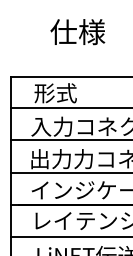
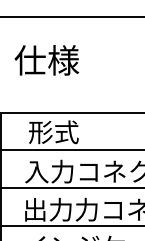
text: (77, 32) -> (46, 60), moved

